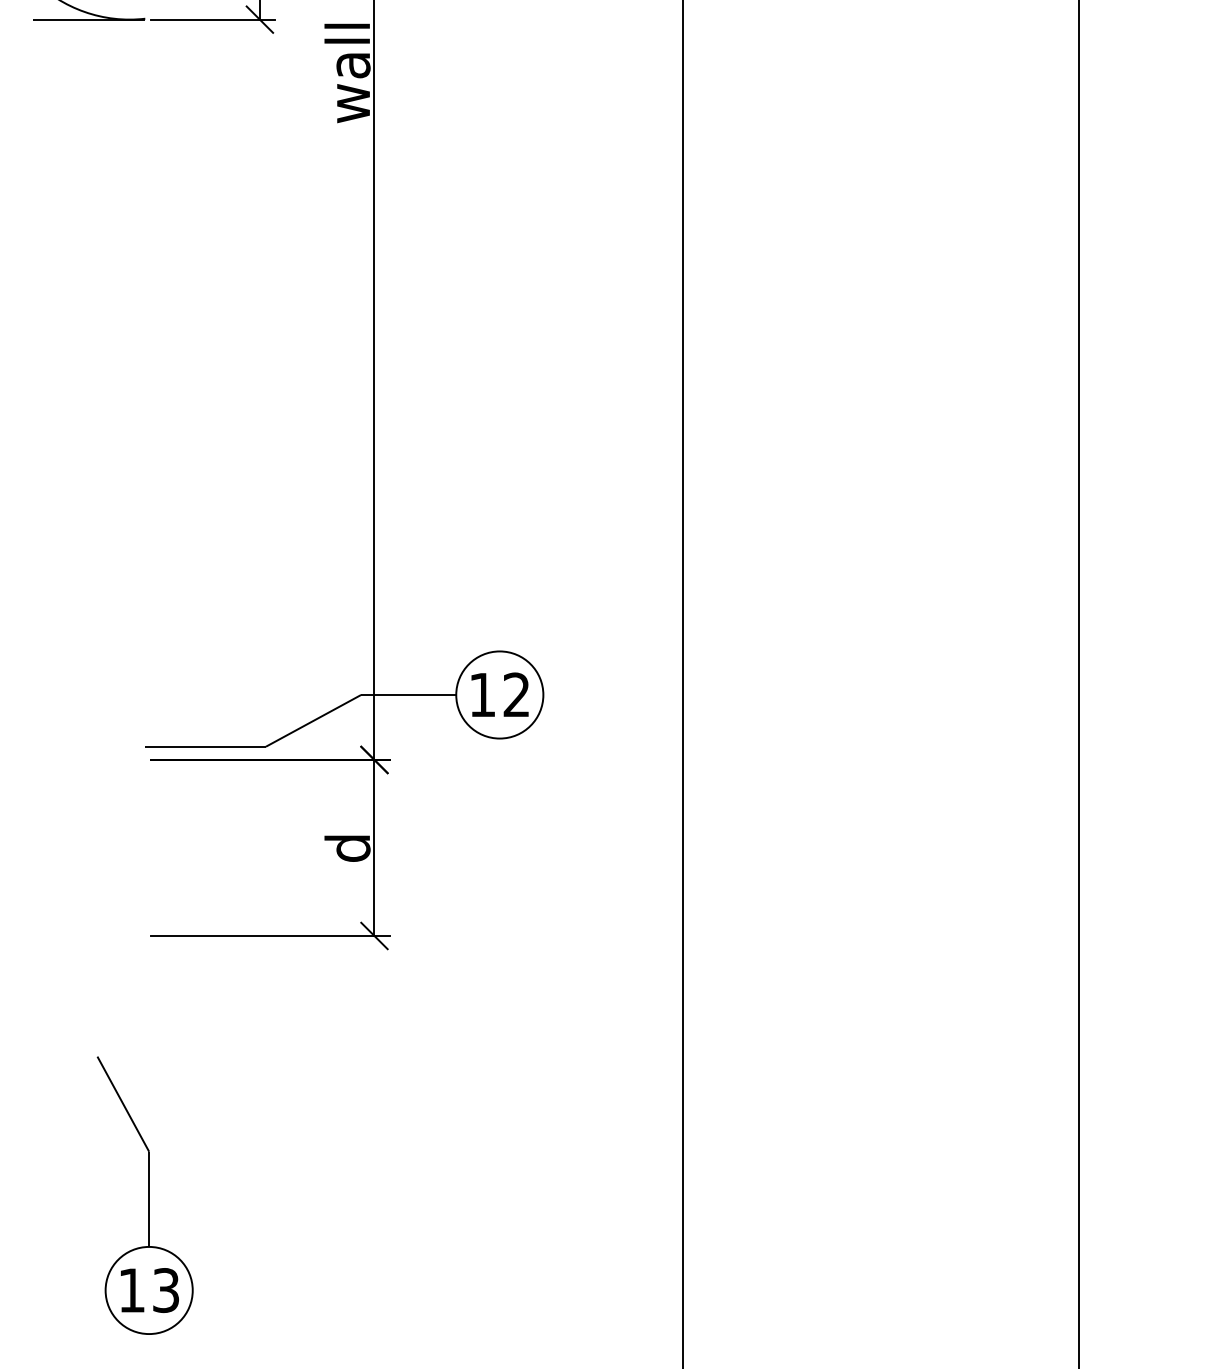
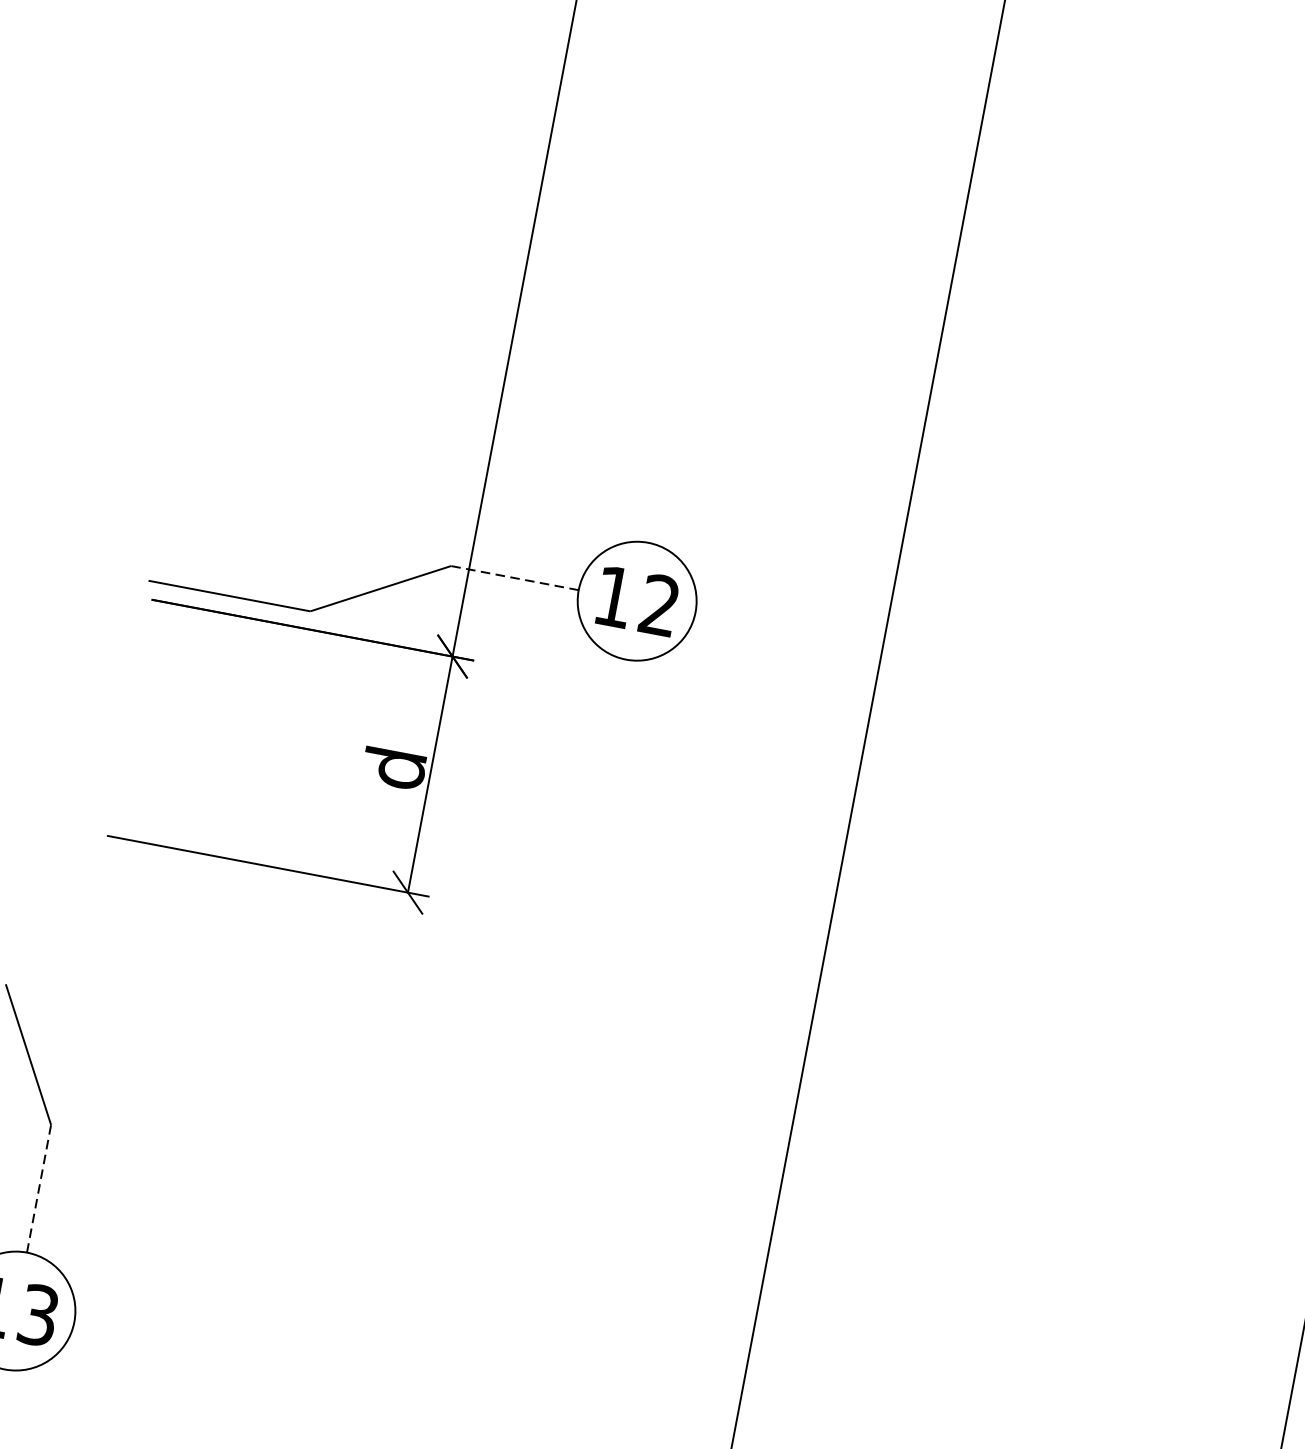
line: (408, 695) -> (514, 578), solid -> dashed
line: (149, 1199) -> (39, 1189), solid -> dashed

